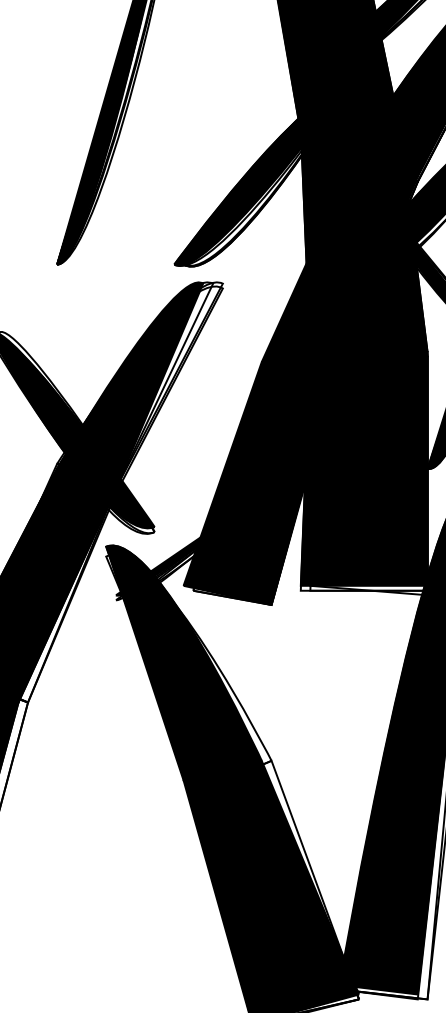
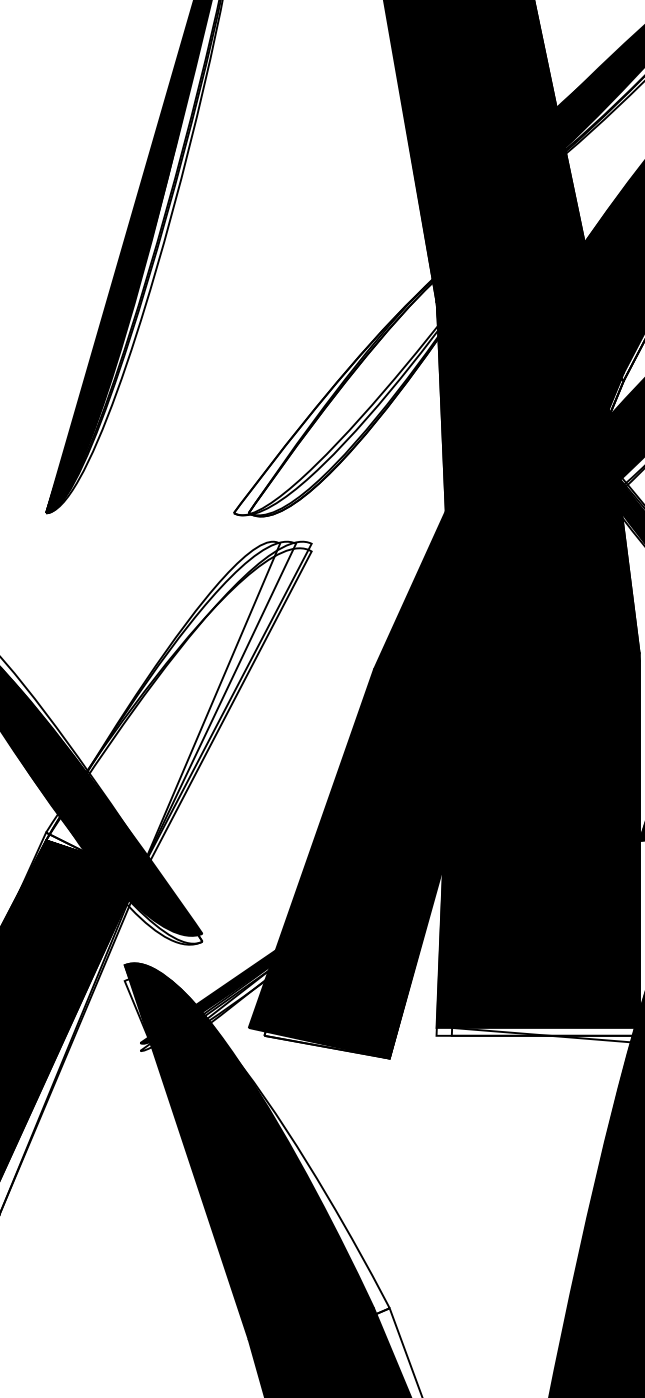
fill: (256, 181) -> (365, 380), removed
fill: (130, 385) -> (163, 706), removed

